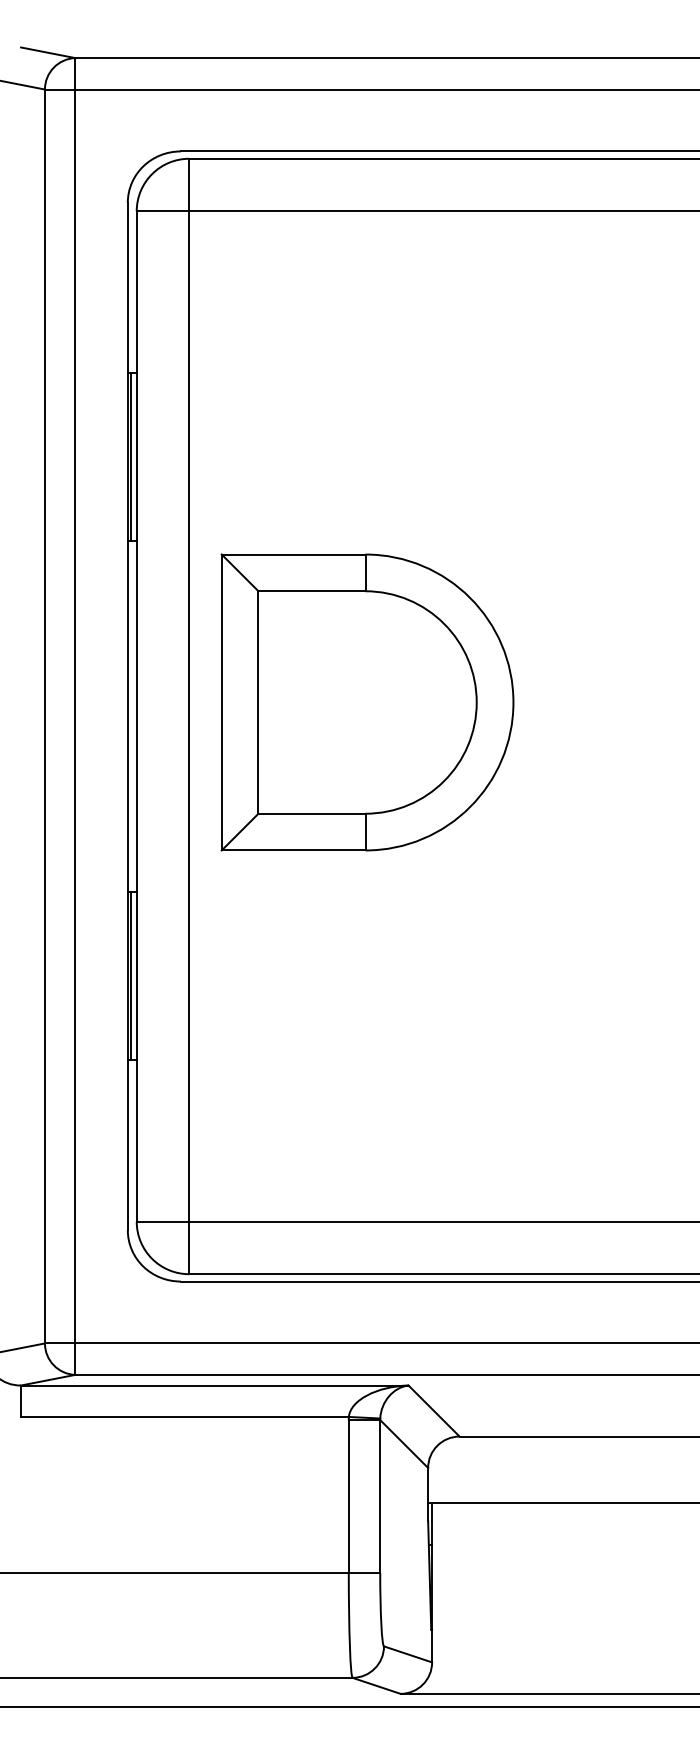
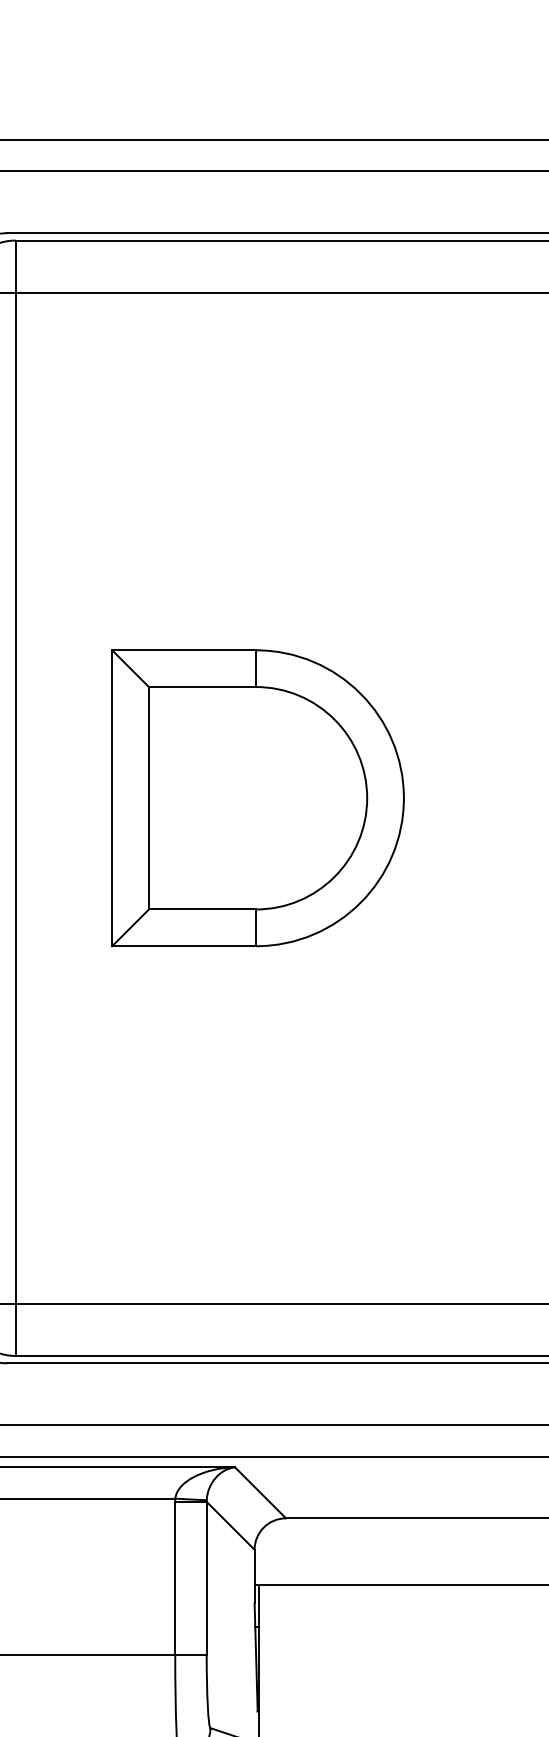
part: (367, 702) -> (257, 798), moved

